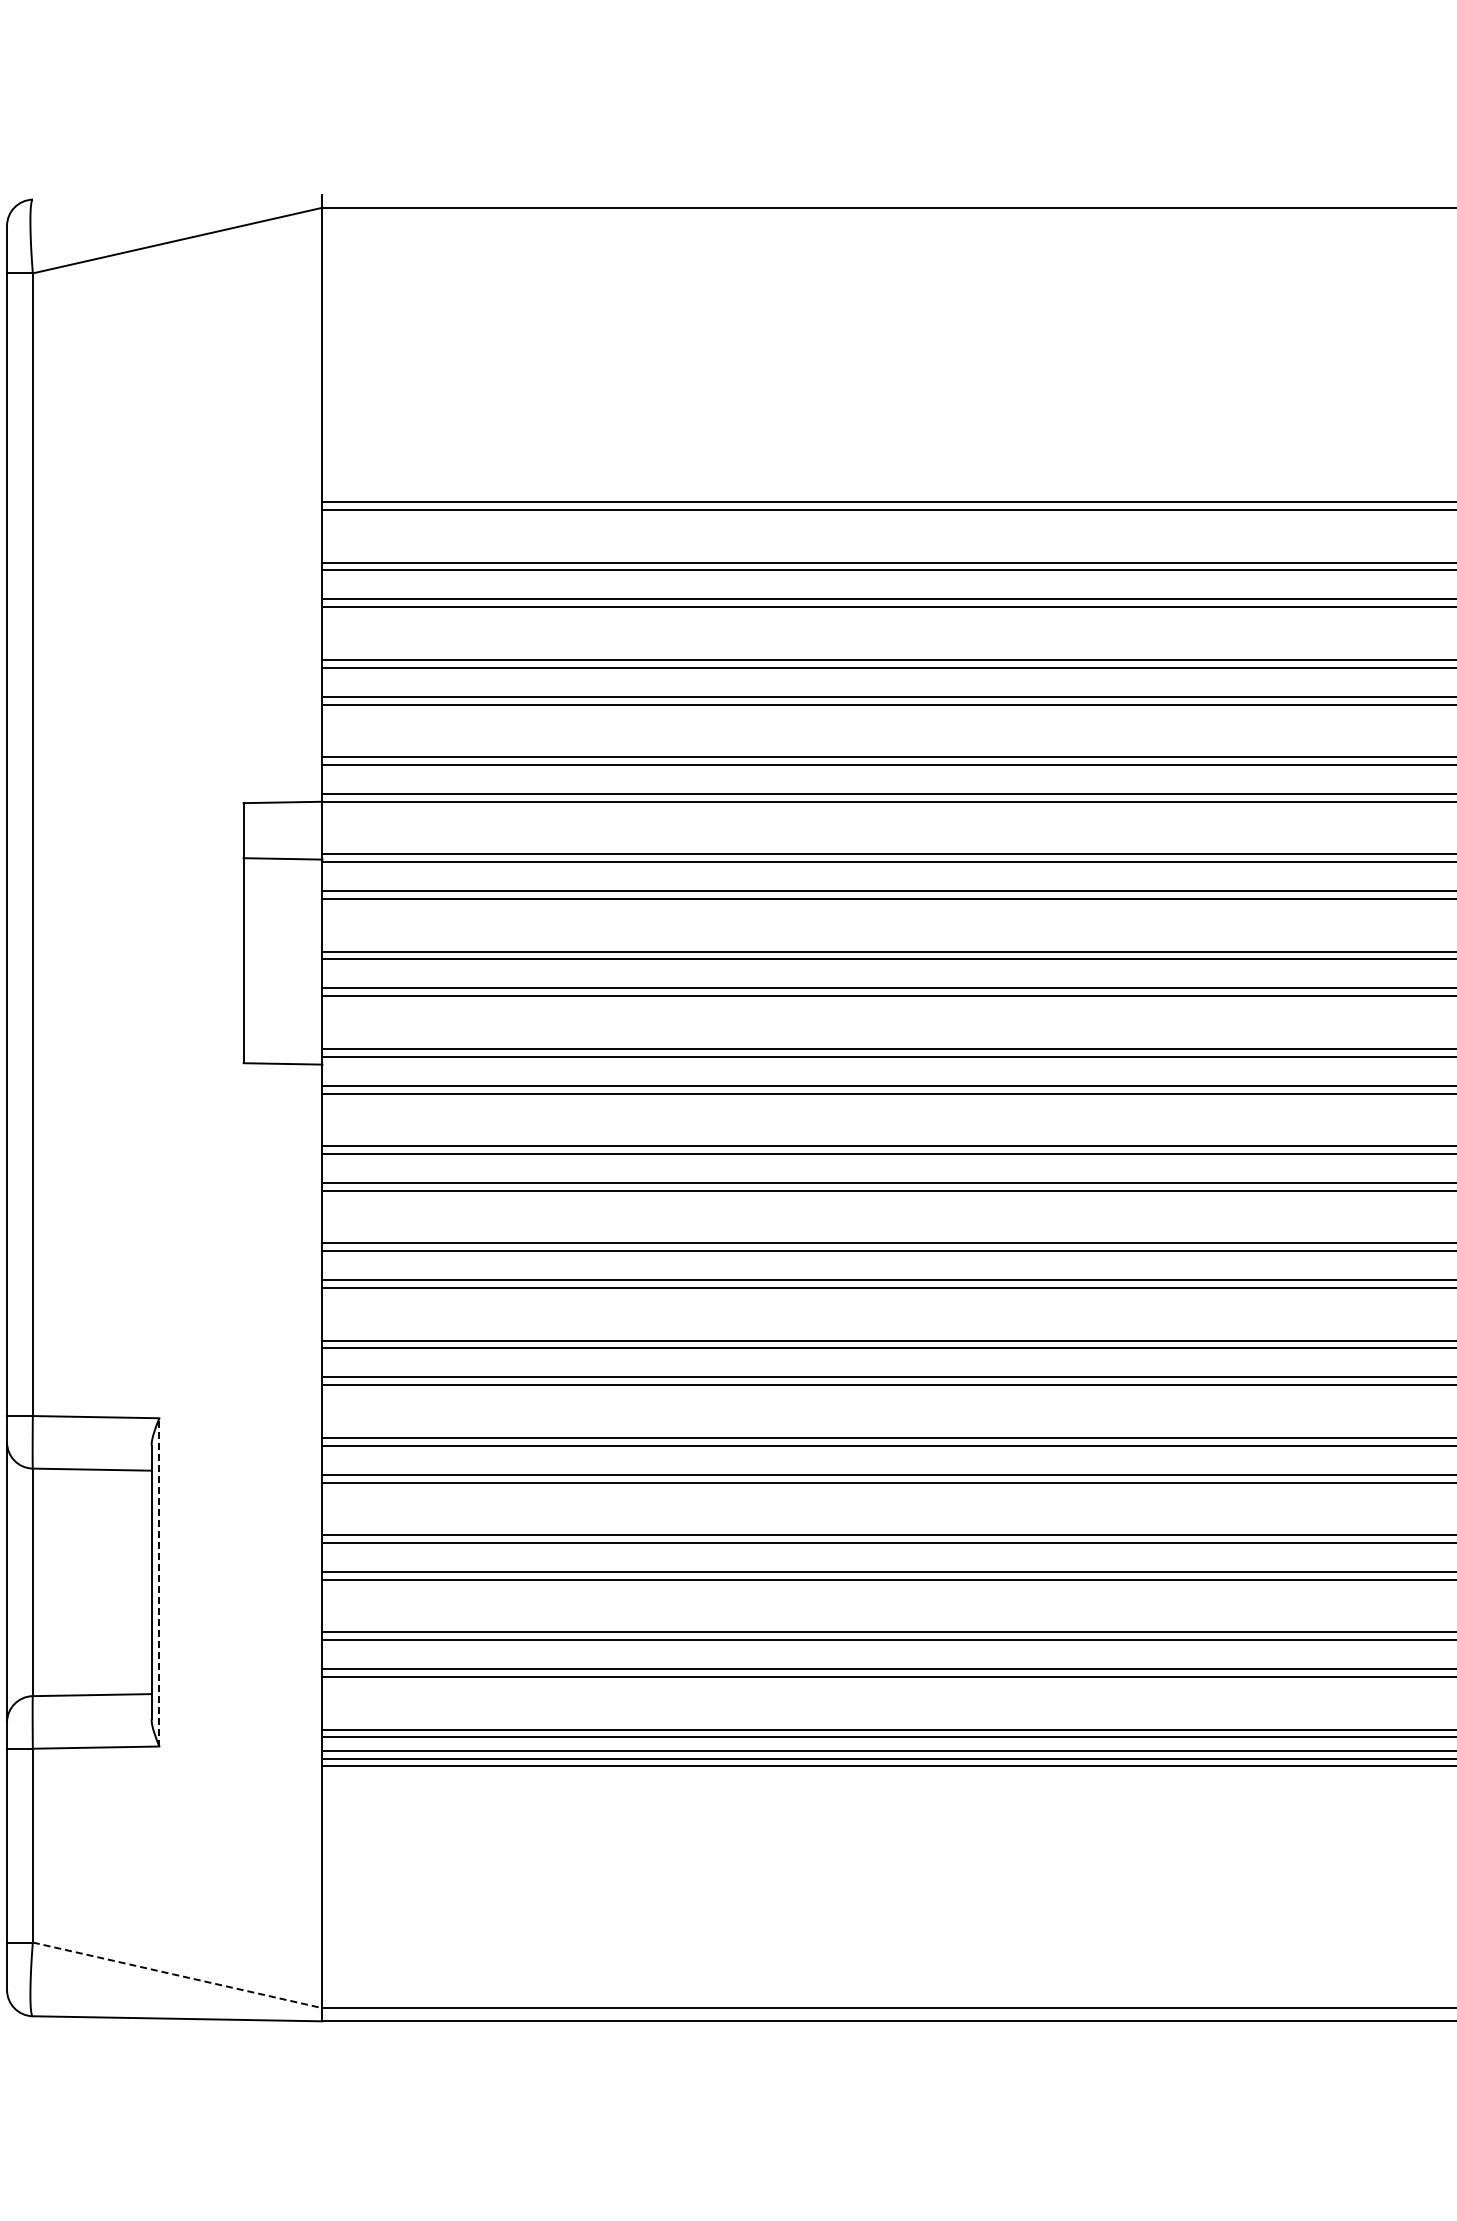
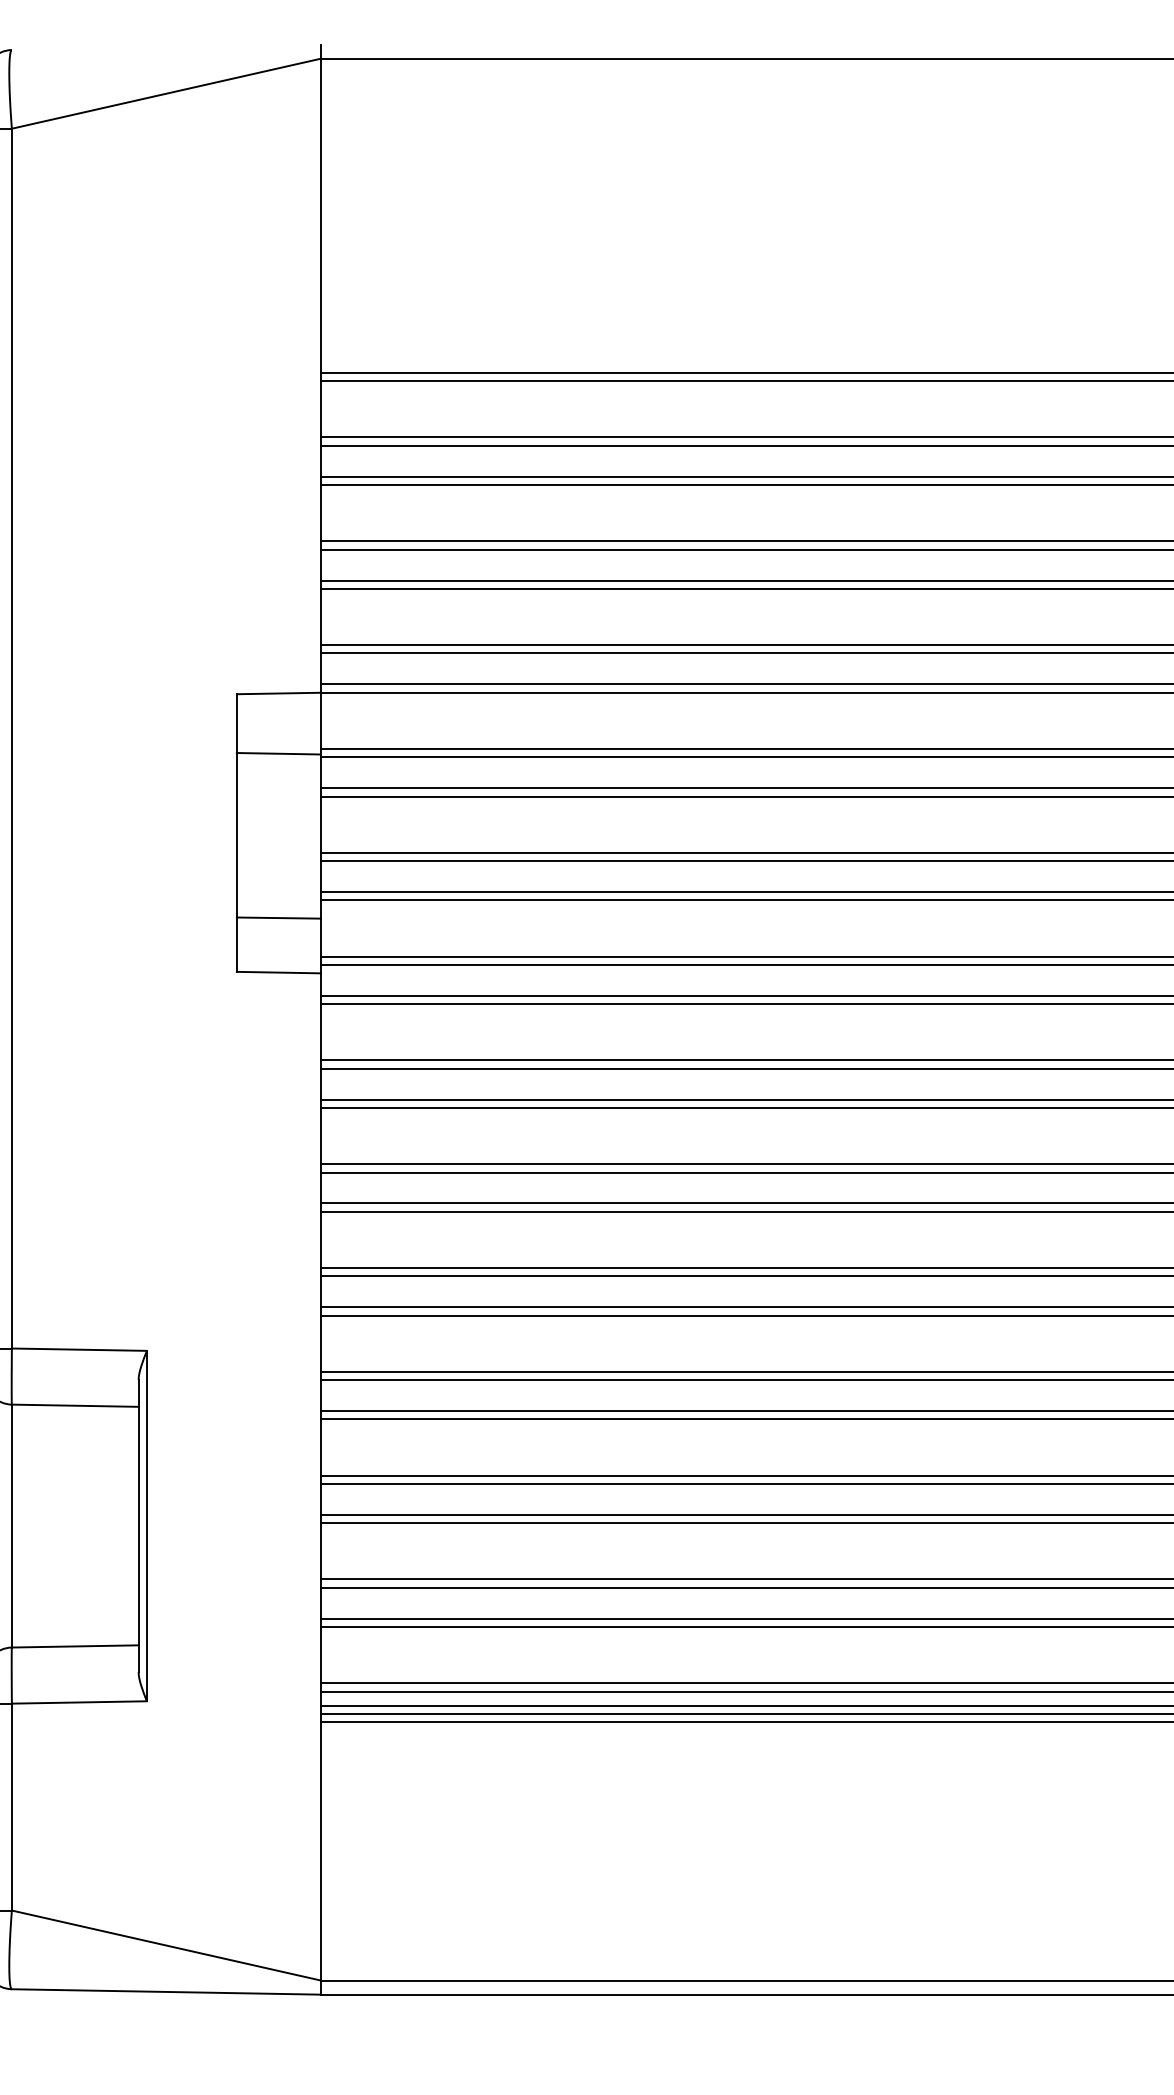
line: (282, 1012) -> (278, 917), added
line: (159, 1581) -> (147, 1525), dashed -> solid
line: (178, 1975) -> (167, 1945), dashed -> solid

